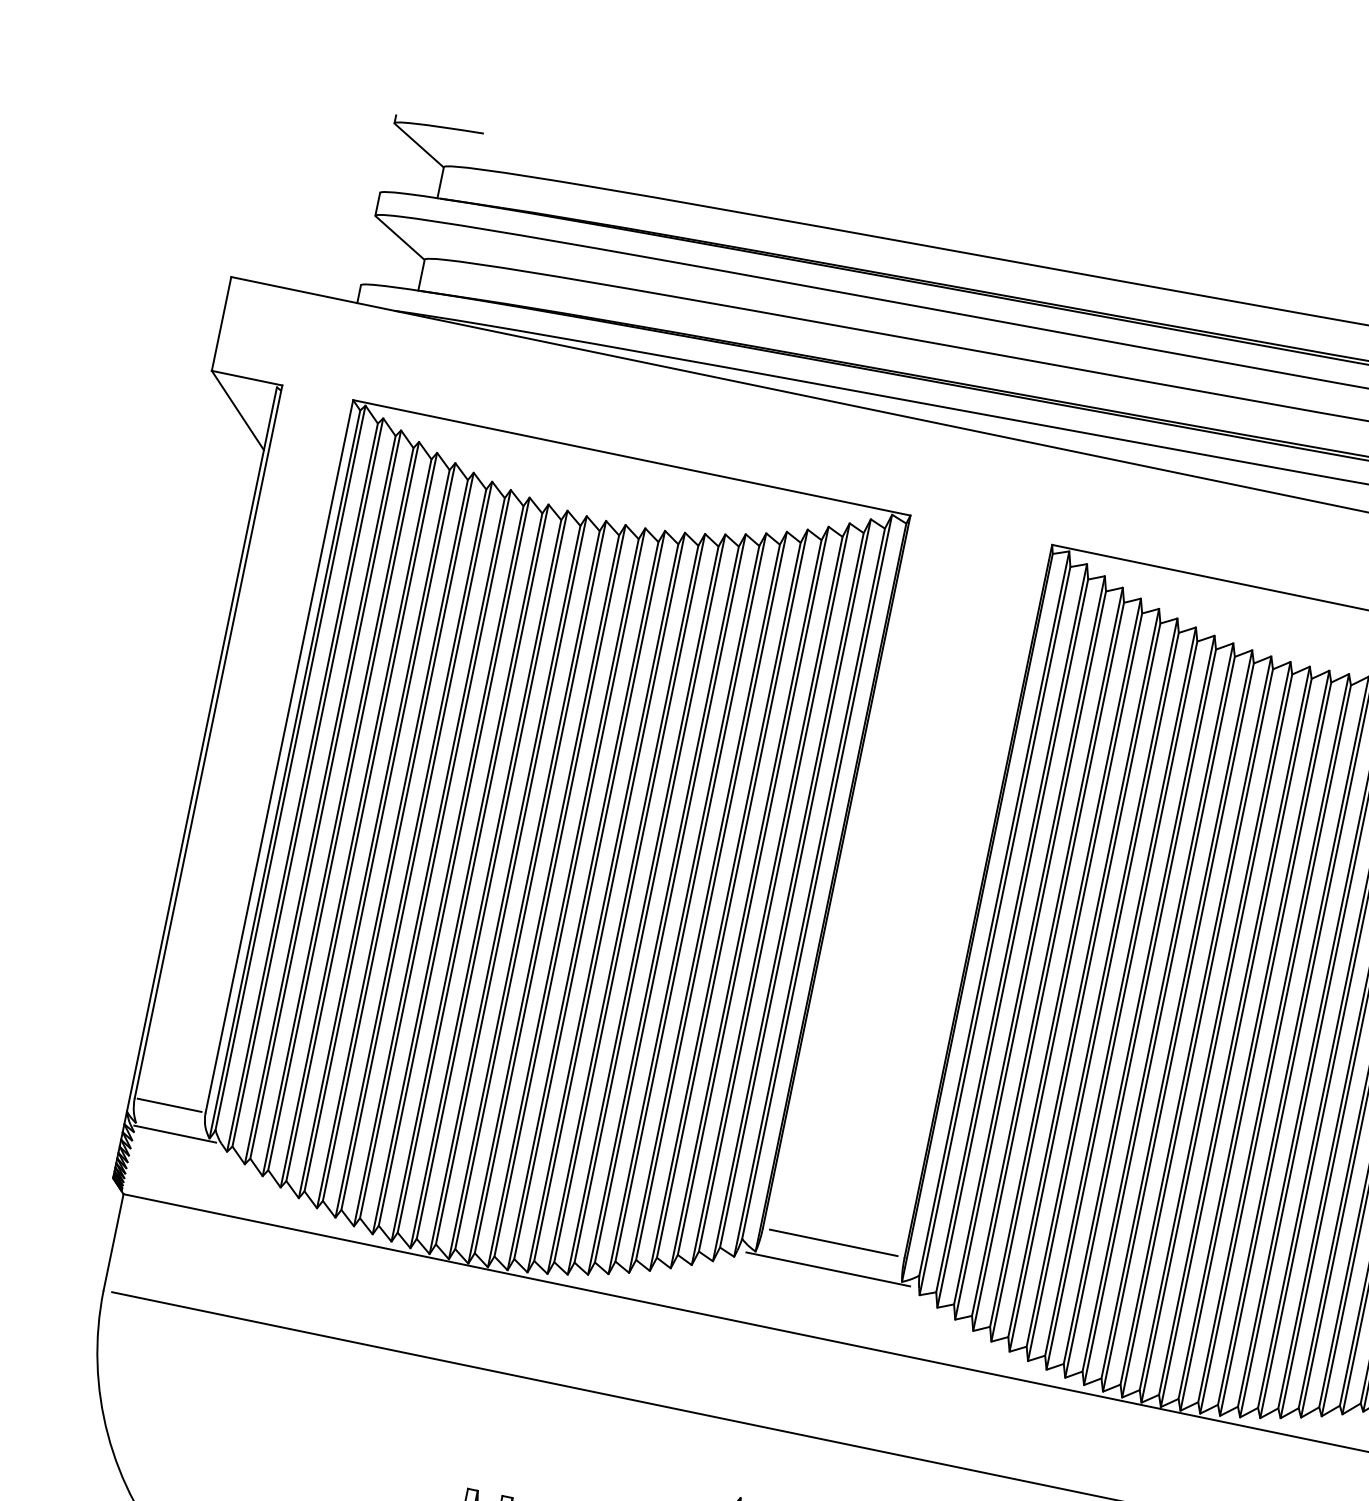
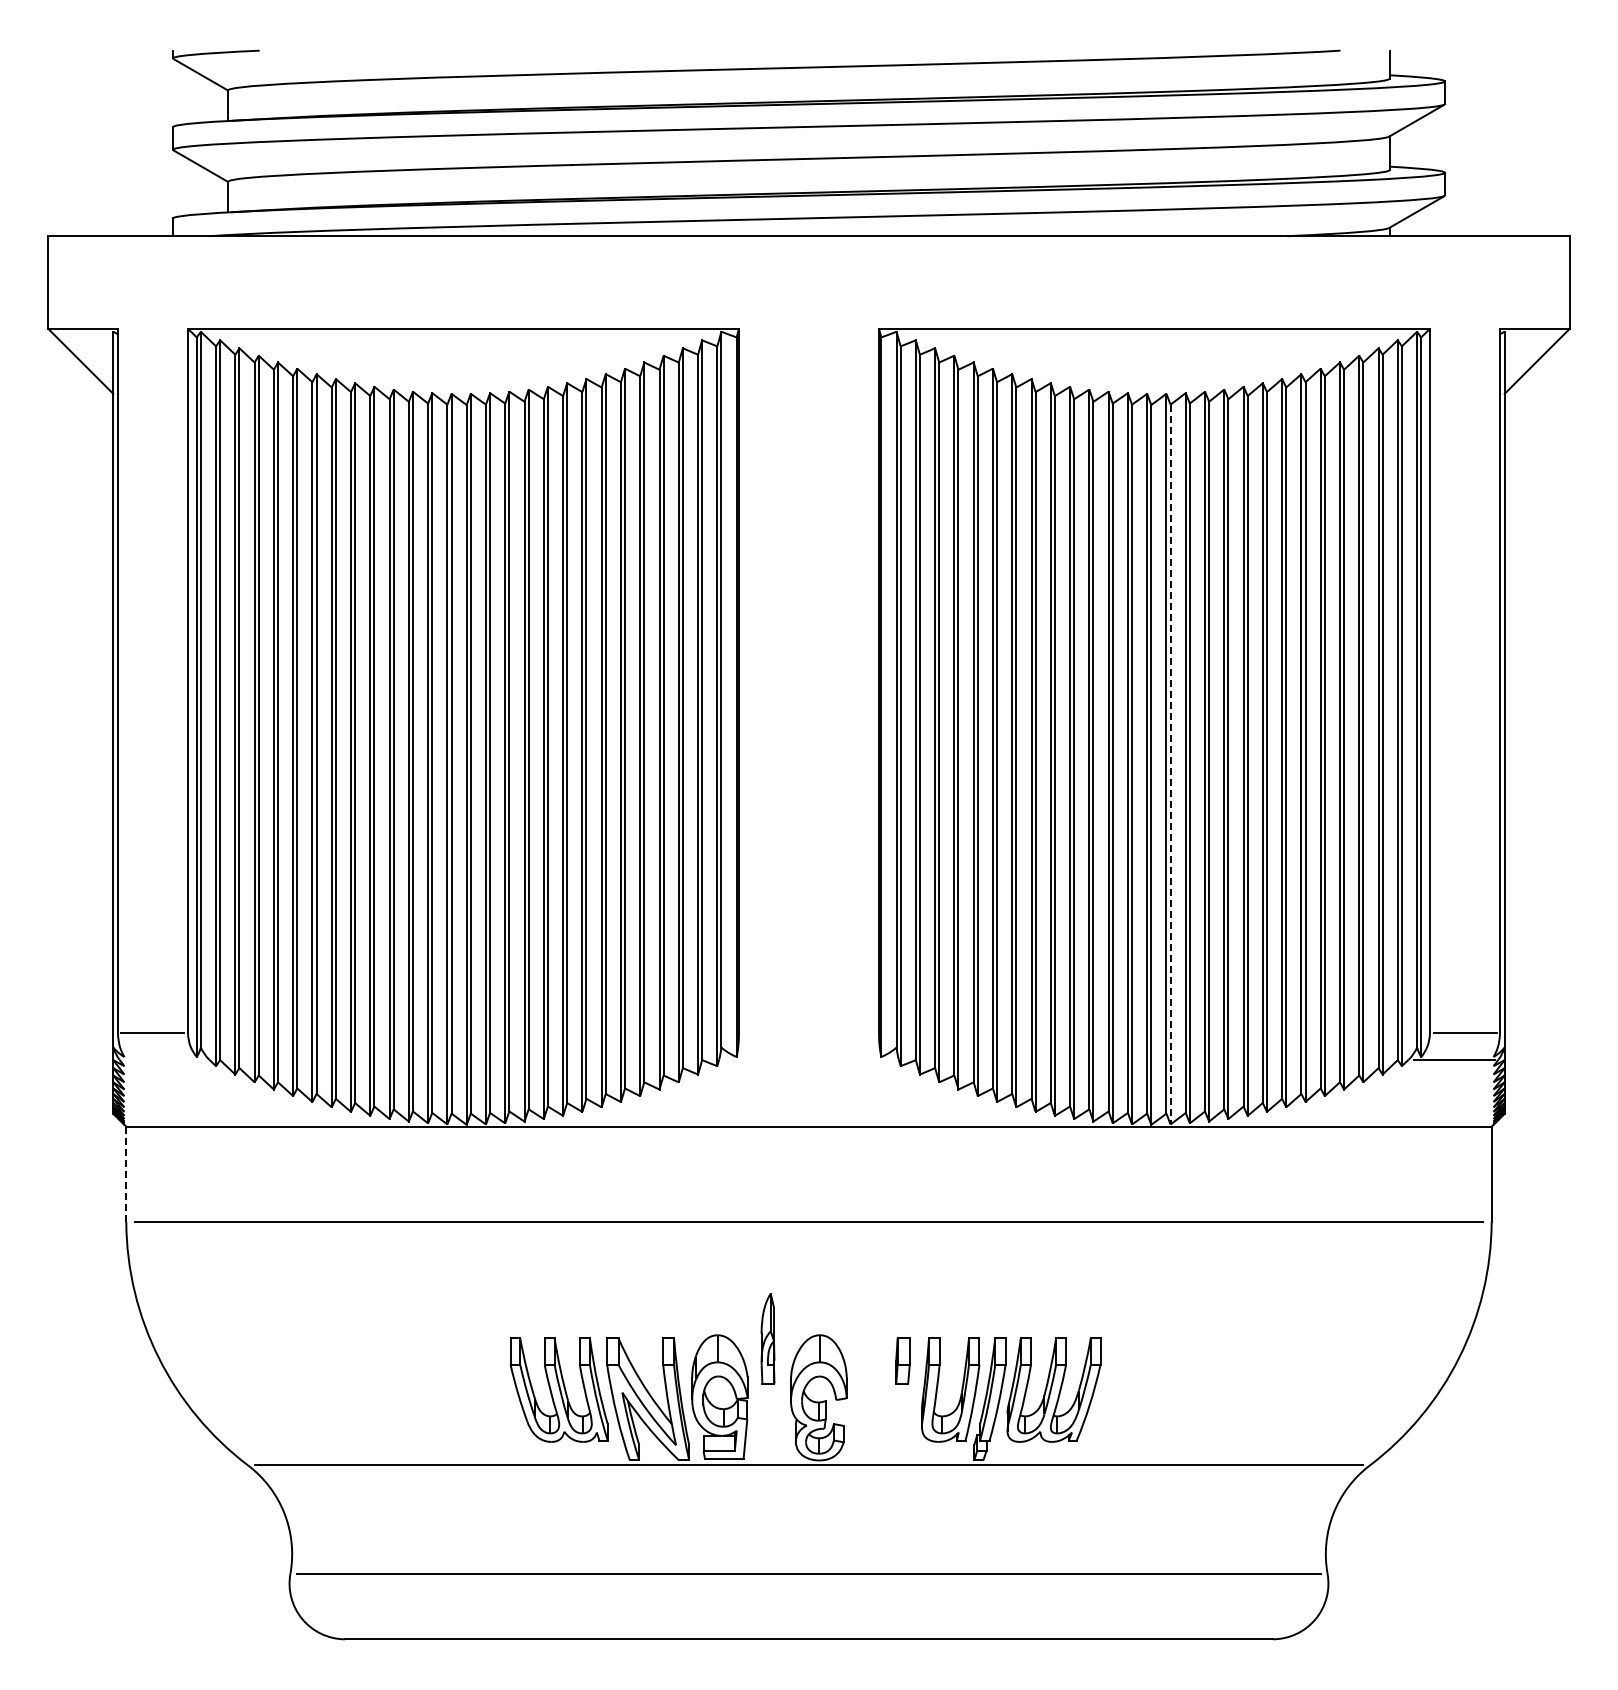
line: (1255, 1046) -> (1170, 764), solid -> dashed
line: (175, 1134) -> (163, 1059), removed
line: (113, 1242) -> (126, 1174), solid -> dashed
line: (833, 1242) -> (808, 1033), removed
line: (827, 1269) -> (808, 1059), removed

